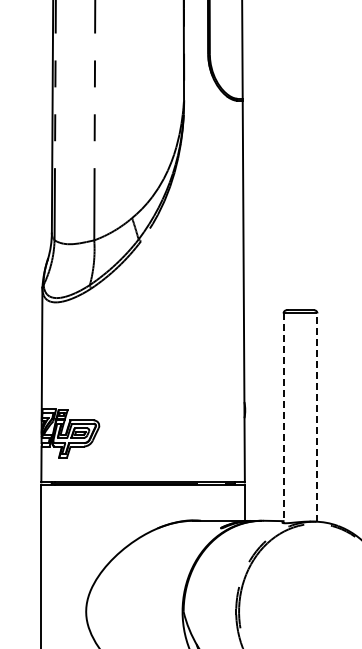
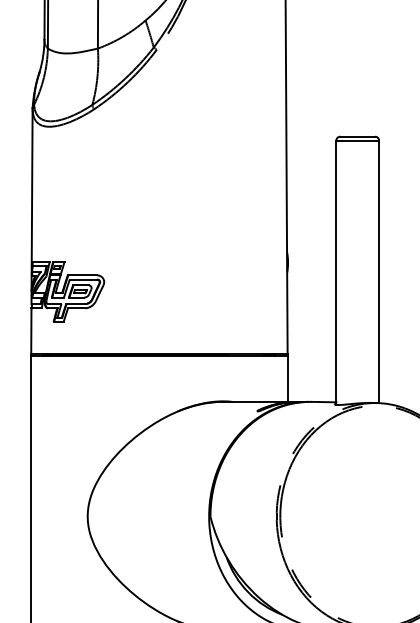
line: (317, 417) -> (379, 271), dashed -> solid
line: (283, 418) -> (336, 273), dashed -> solid

